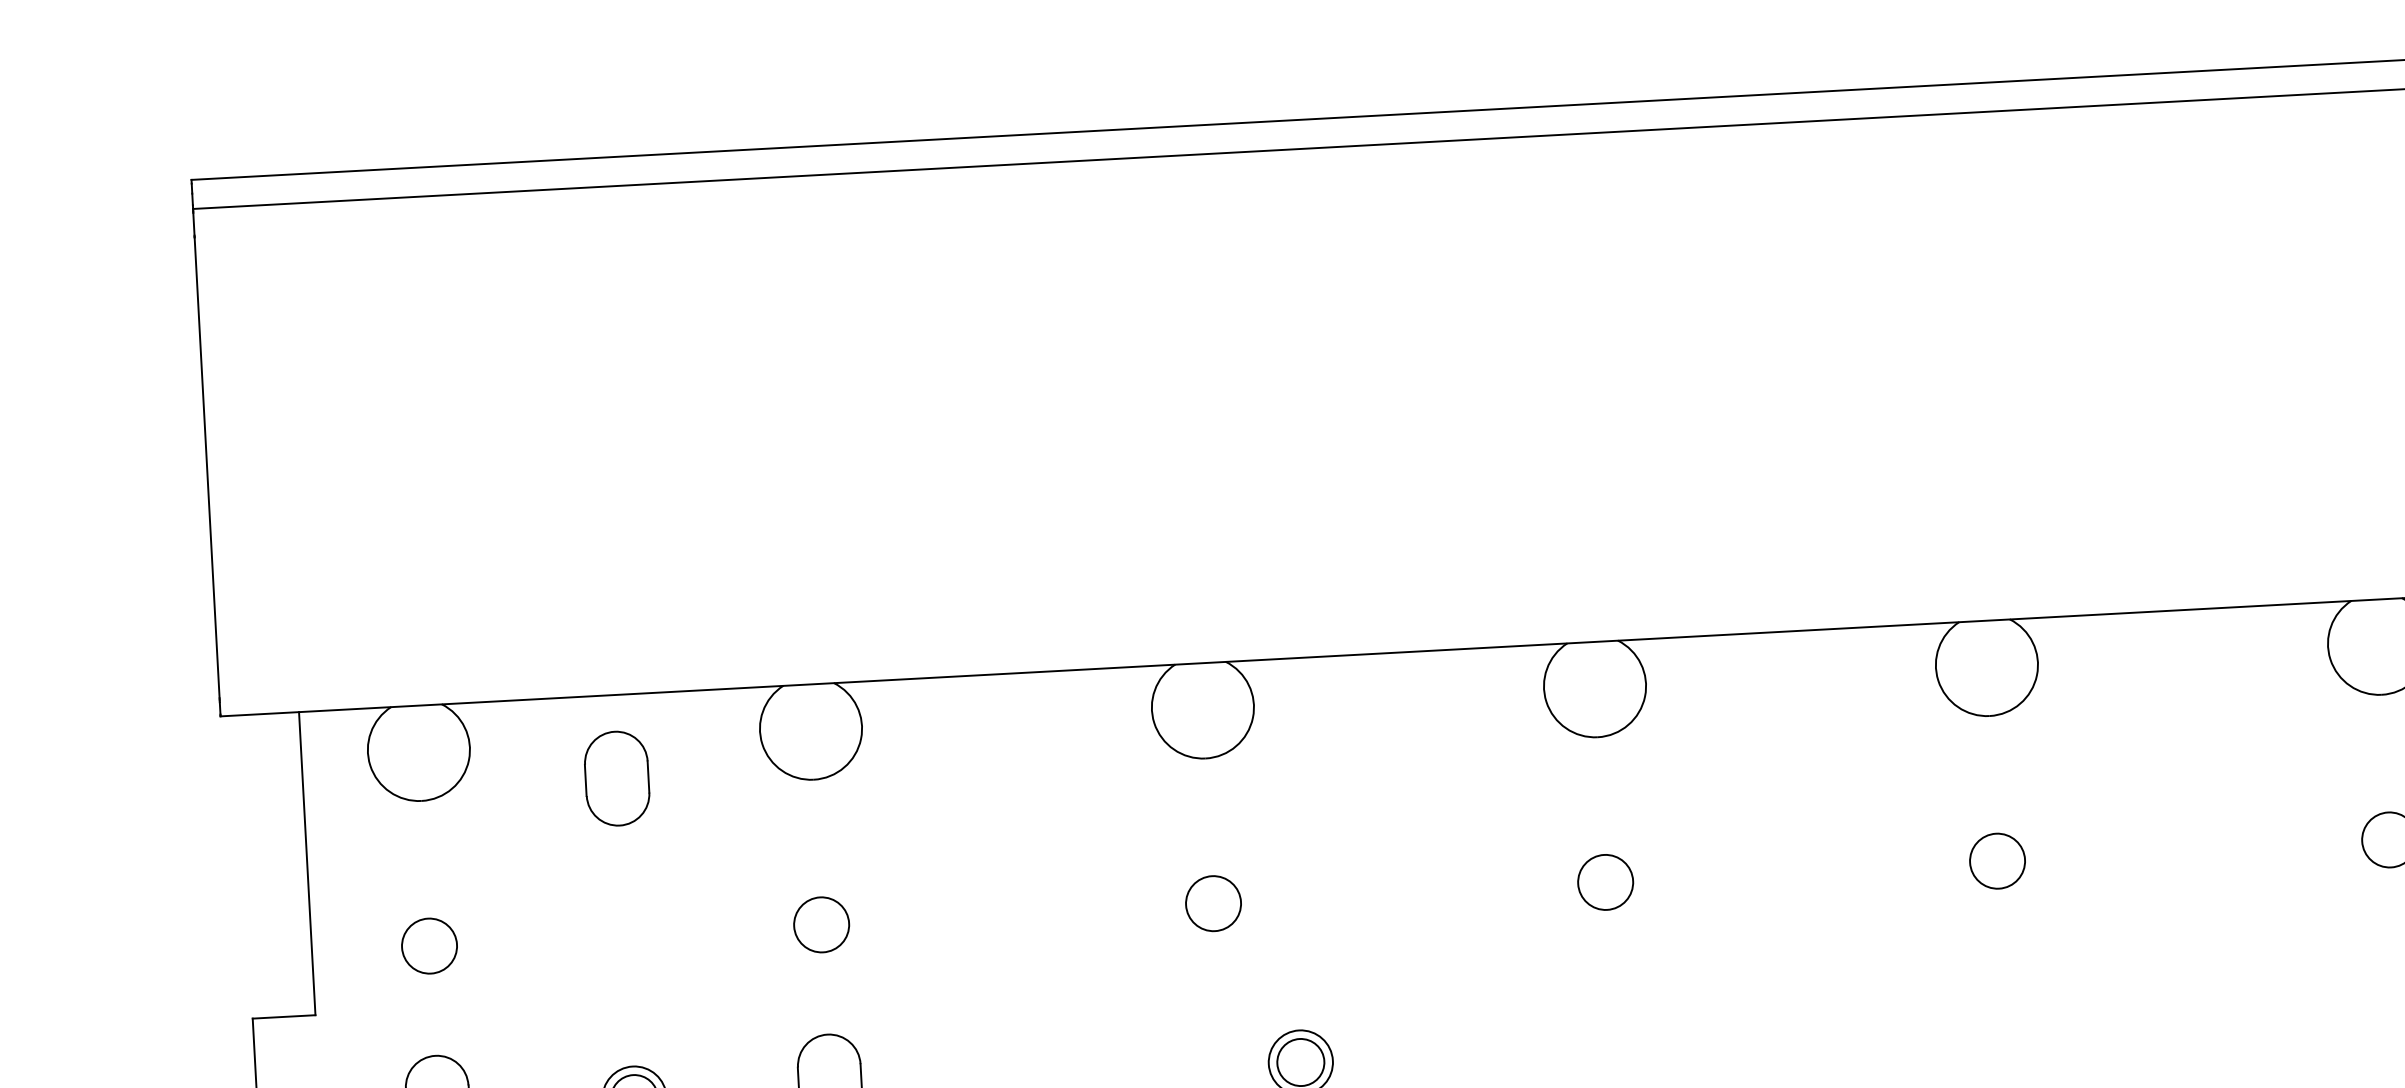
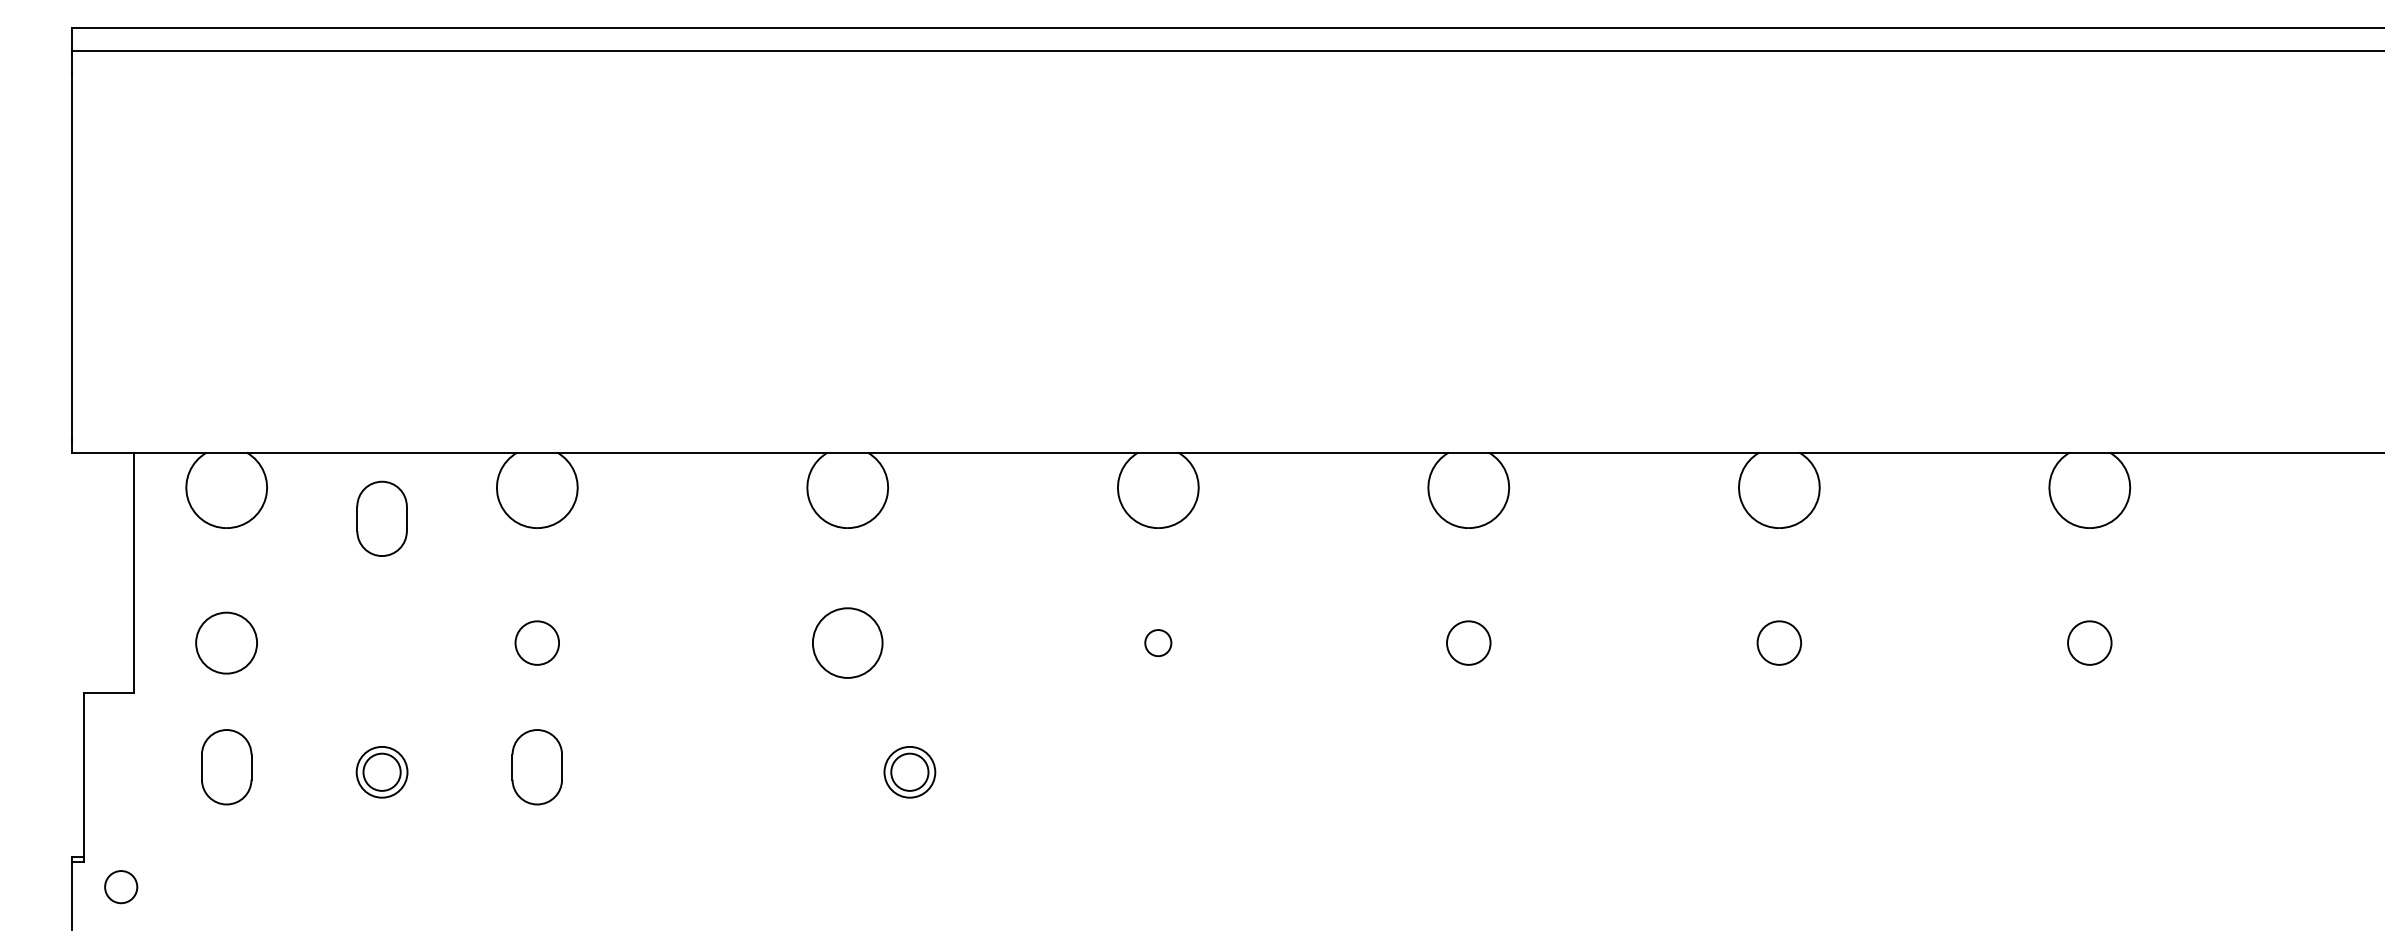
circle: (1605, 881) -> (1158, 642), size x0.6
circle: (1213, 902) -> (847, 642), size x1.6
circle: (429, 945) -> (226, 642), size x1.4

